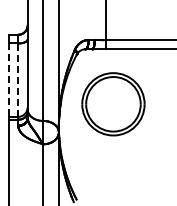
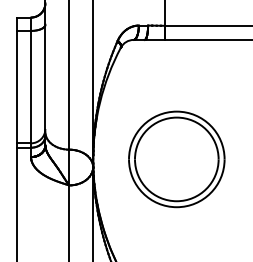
line: (8, 80) -> (15, 87), dashed -> solid
line: (18, 80) -> (31, 87), dashed -> solid
part: (113, 104) -> (176, 159), moved

